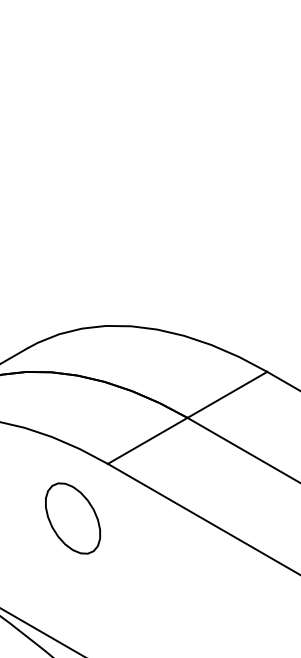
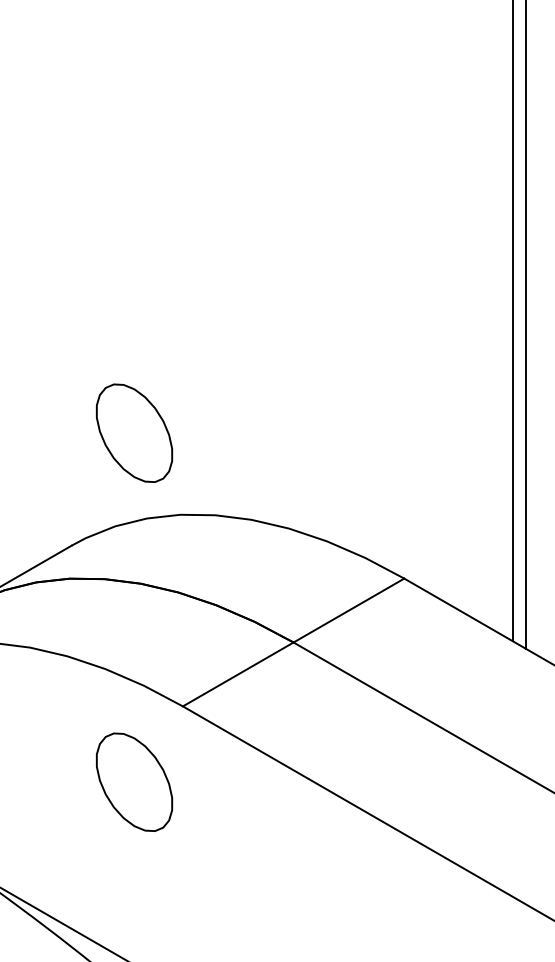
part: (73, 266) -> (134, 432), added

